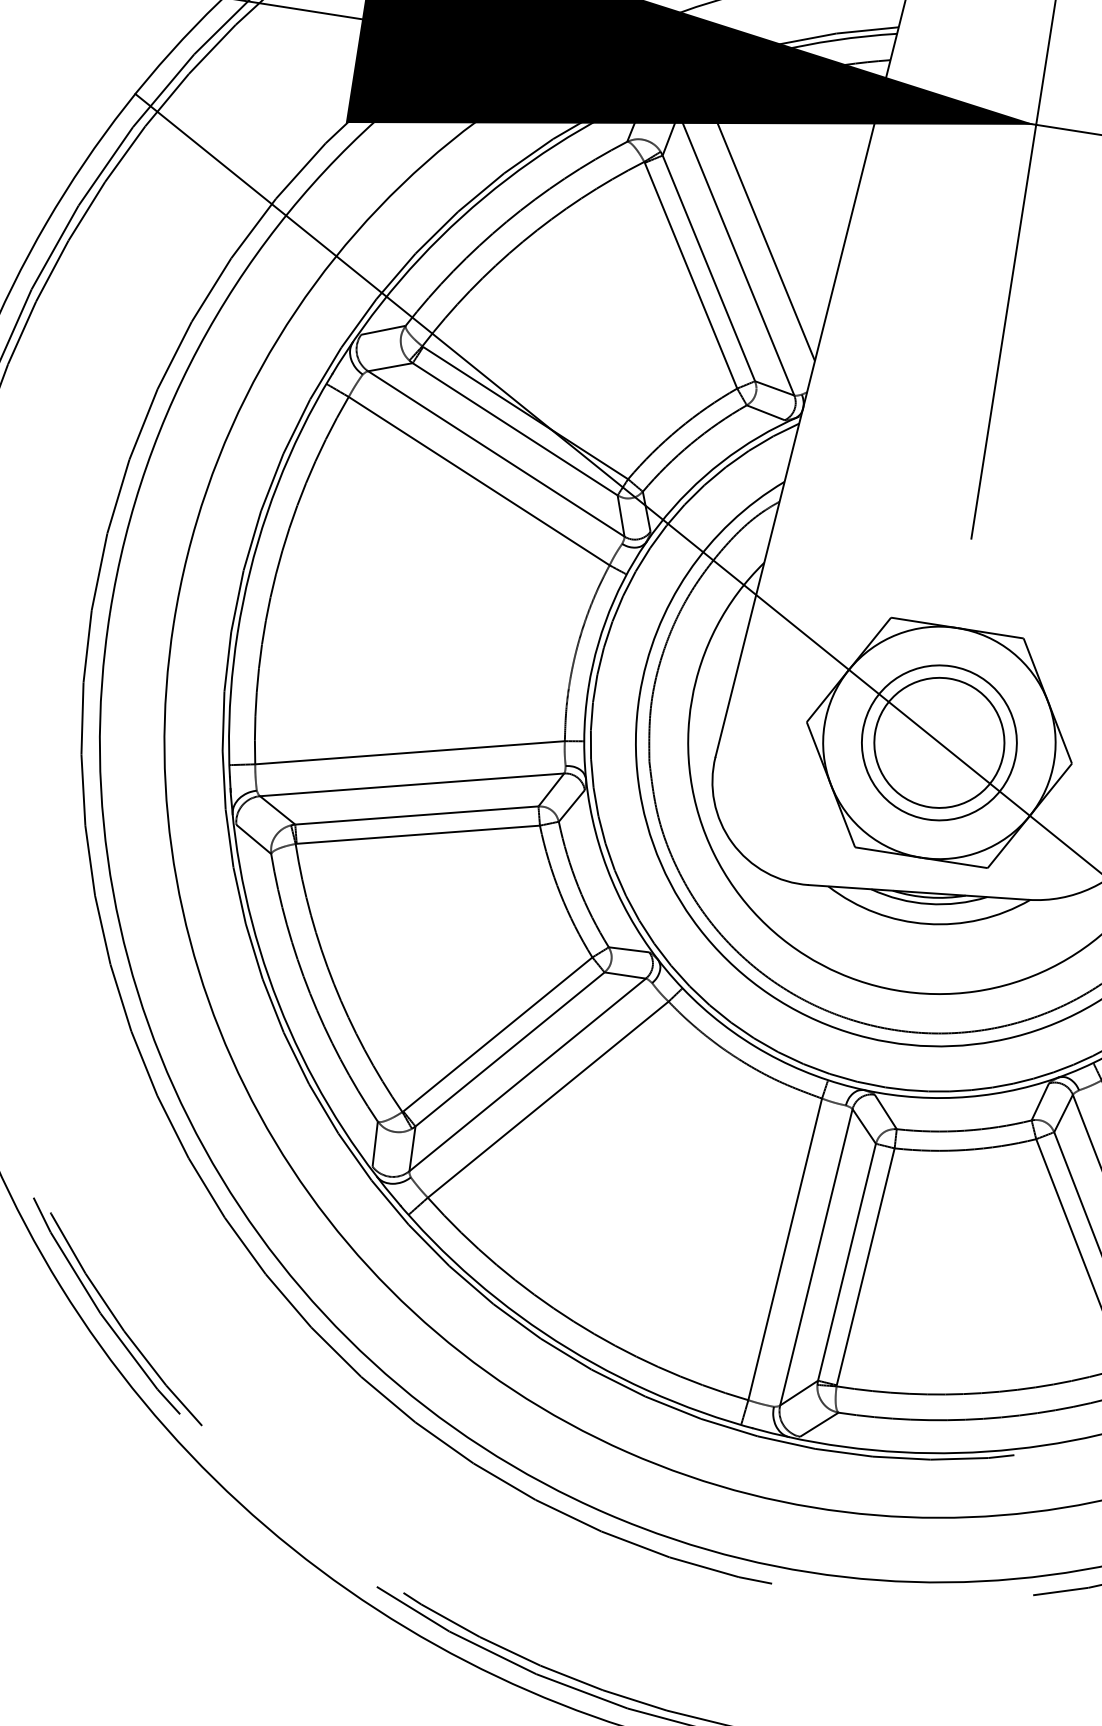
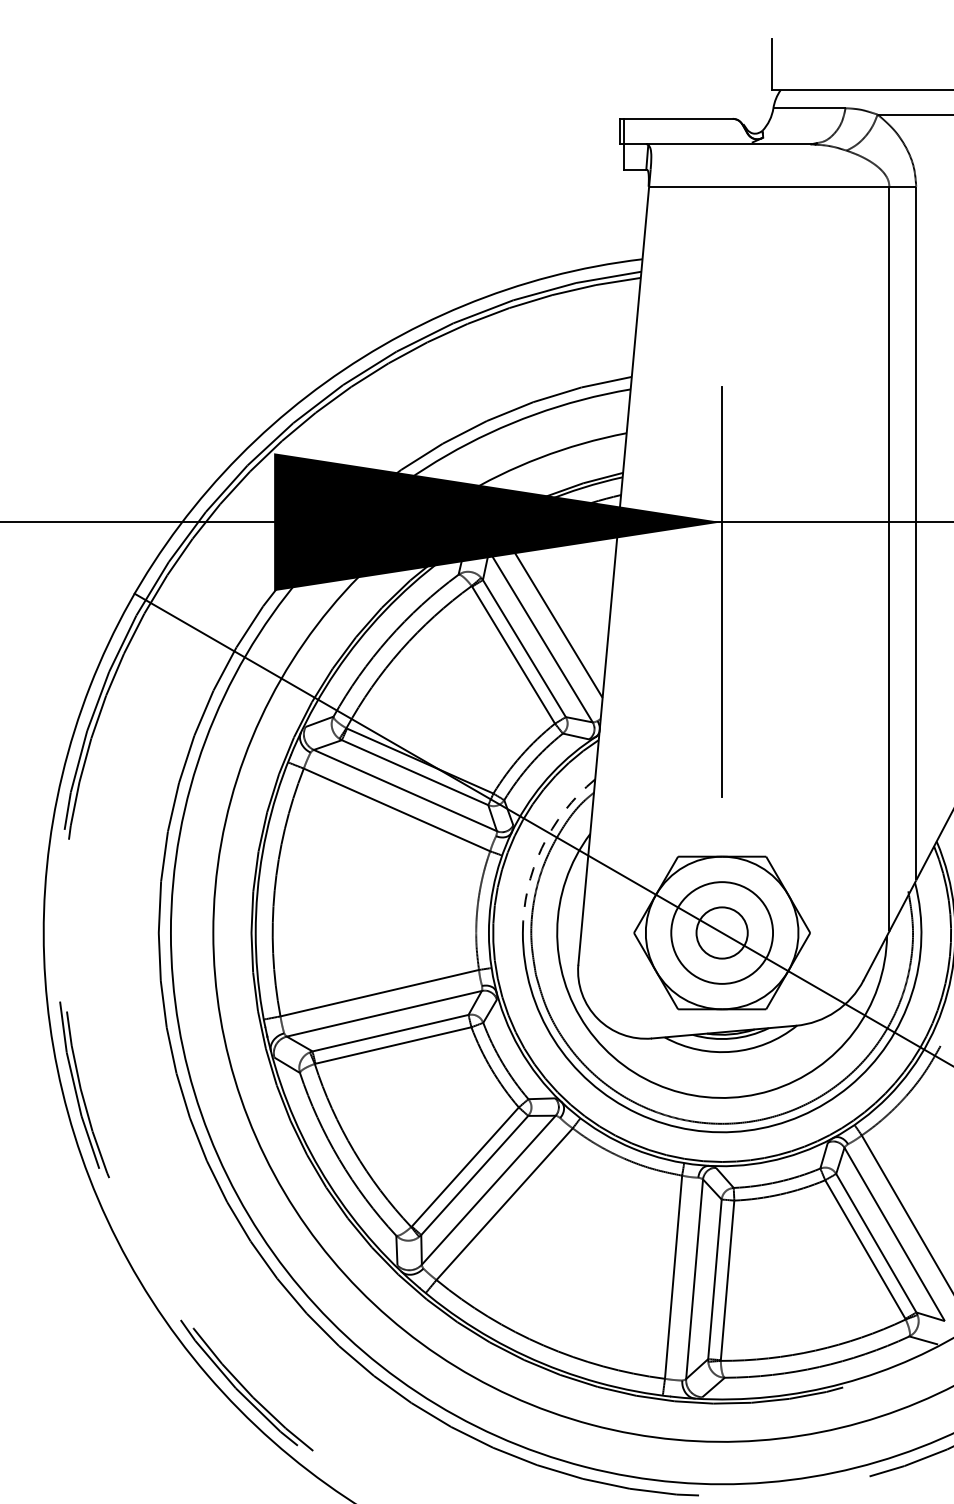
arc: (687, 573) -> (541, 848), solid -> dashed
circle: (938, 741) -> (721, 932), size x0.6

